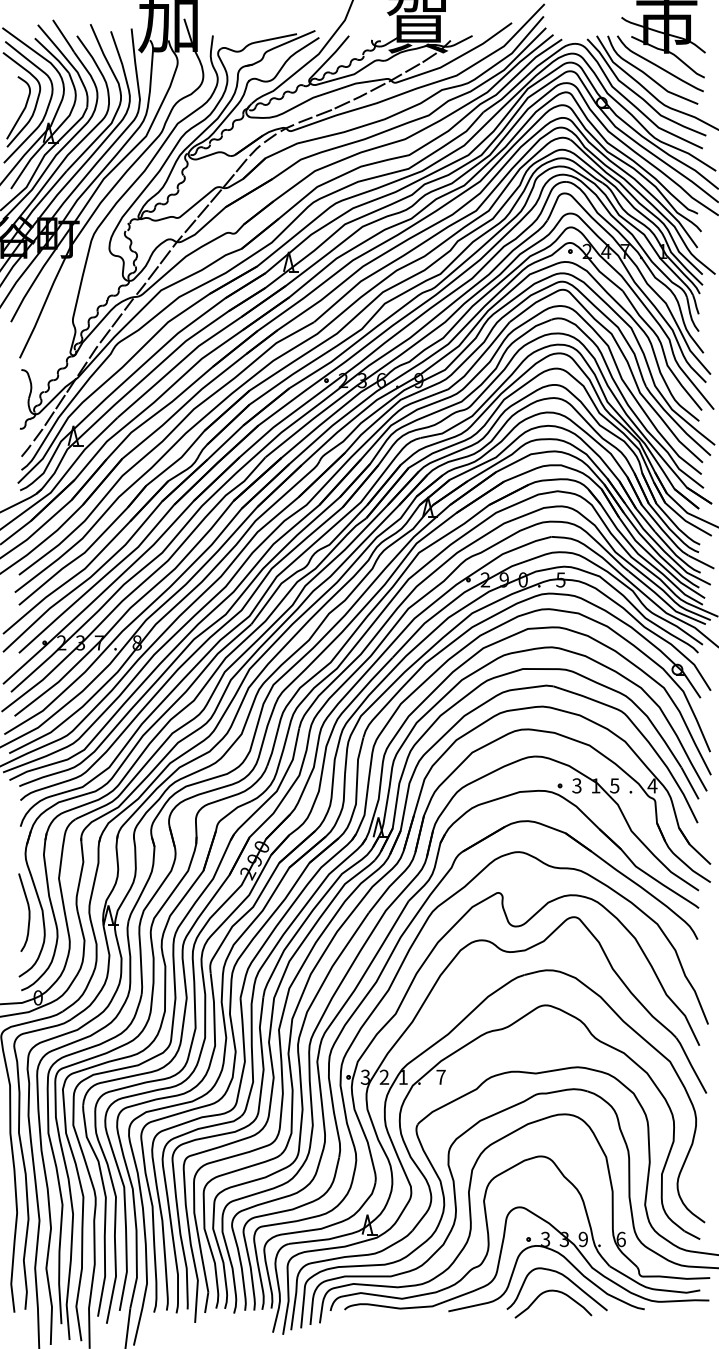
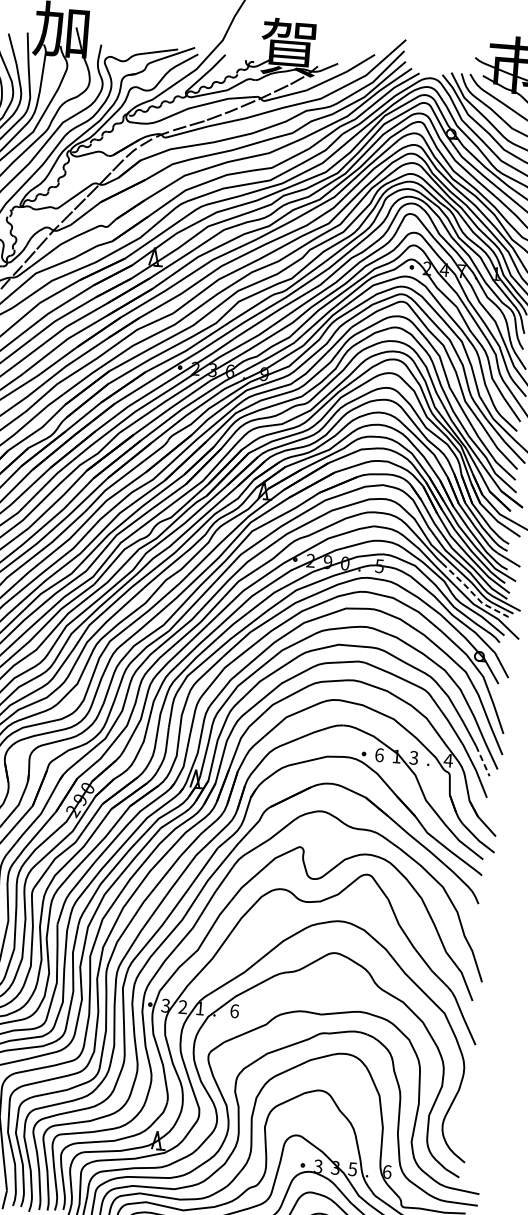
line: (665, 601) -> (473, 593), solid -> dashed
line: (690, 783) -> (483, 761), solid -> dashed
text: (576, 785) -> (379, 754), 3 -> 6
text: (614, 785) -> (413, 757), 5 -> 3
text: (440, 1076) -> (234, 1010), 7 -> 6
text: (582, 1238) -> (352, 1168), 9 -> 5

